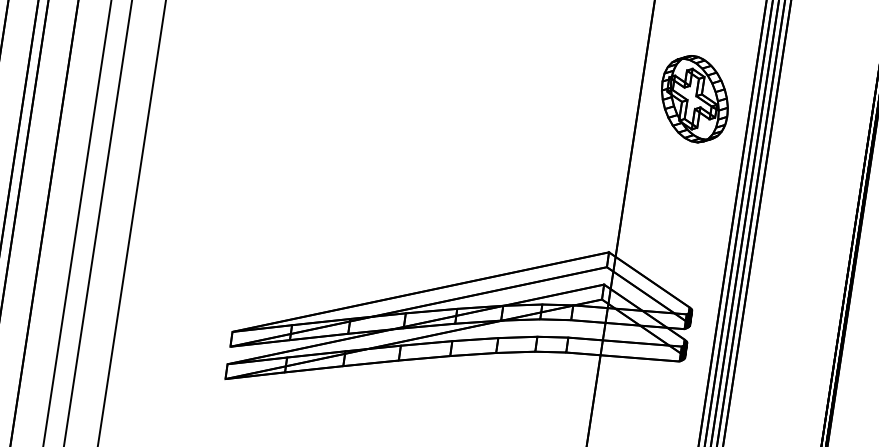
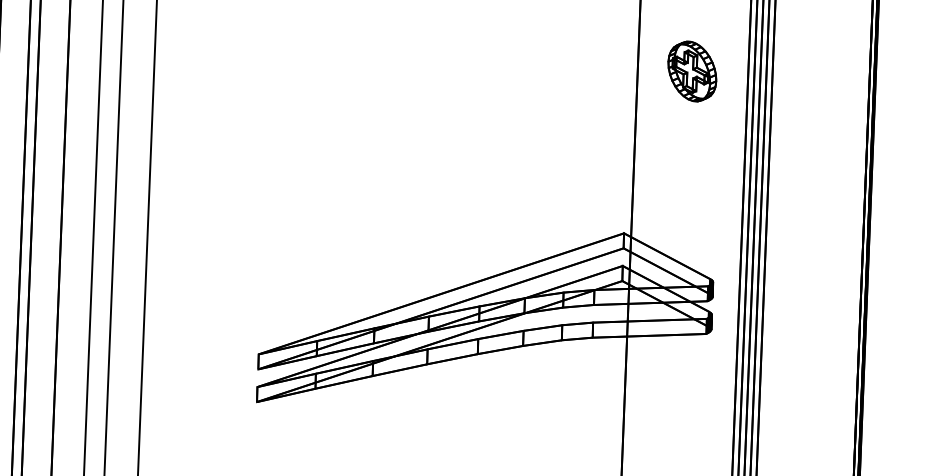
part: (695, 99) -> (692, 71), size x0.7

